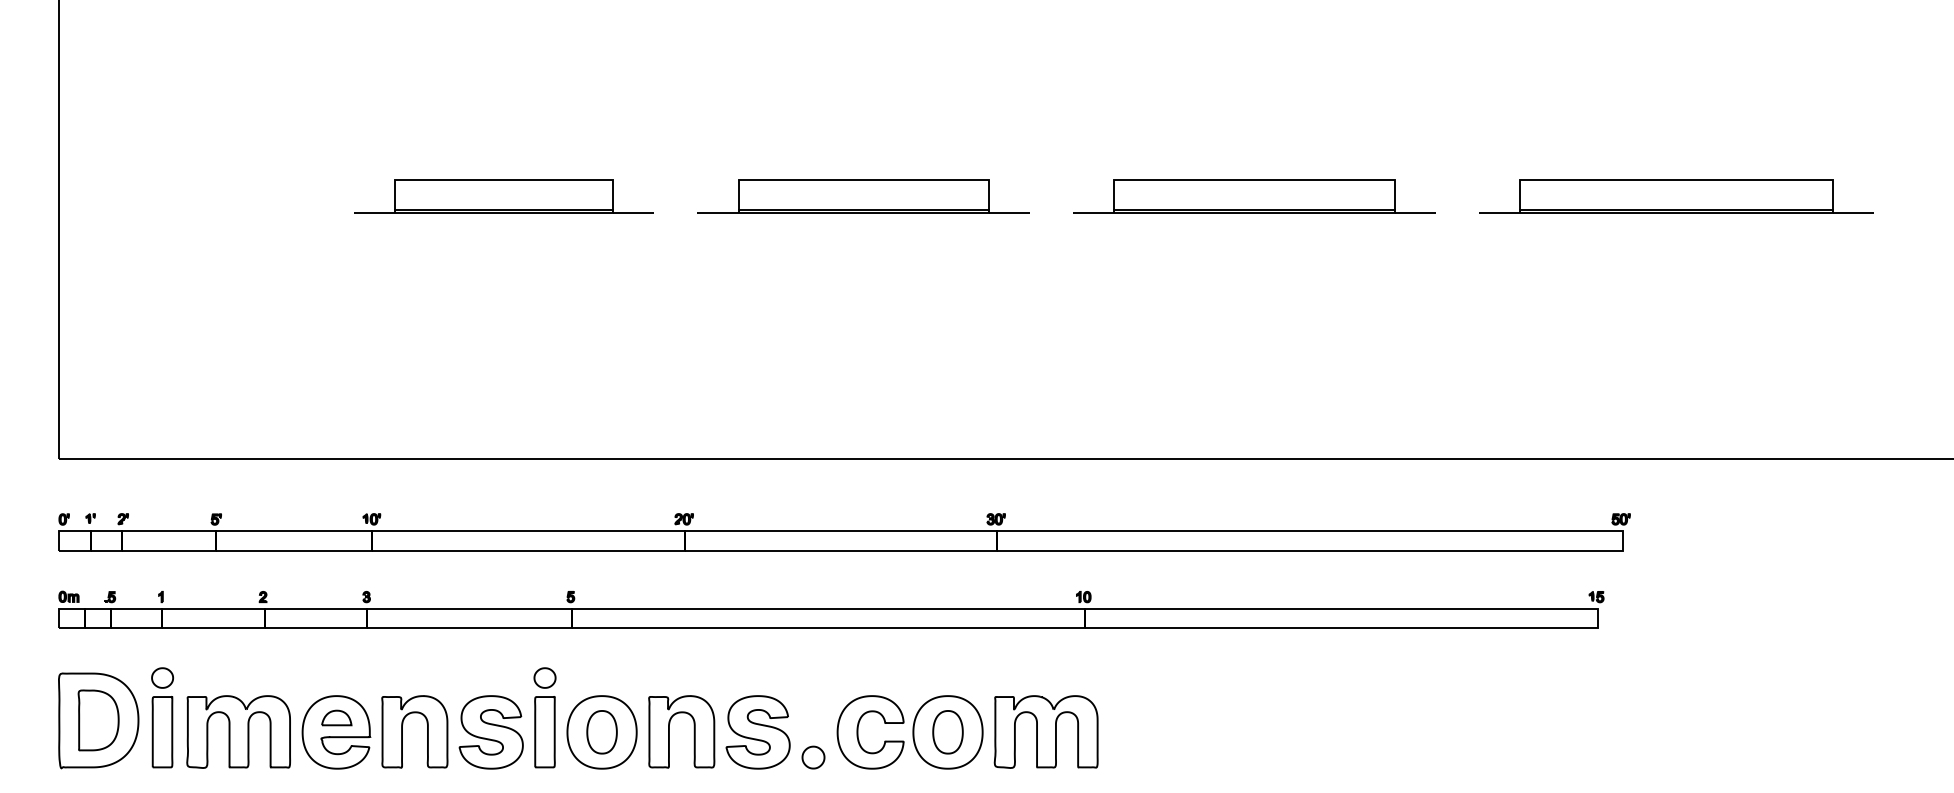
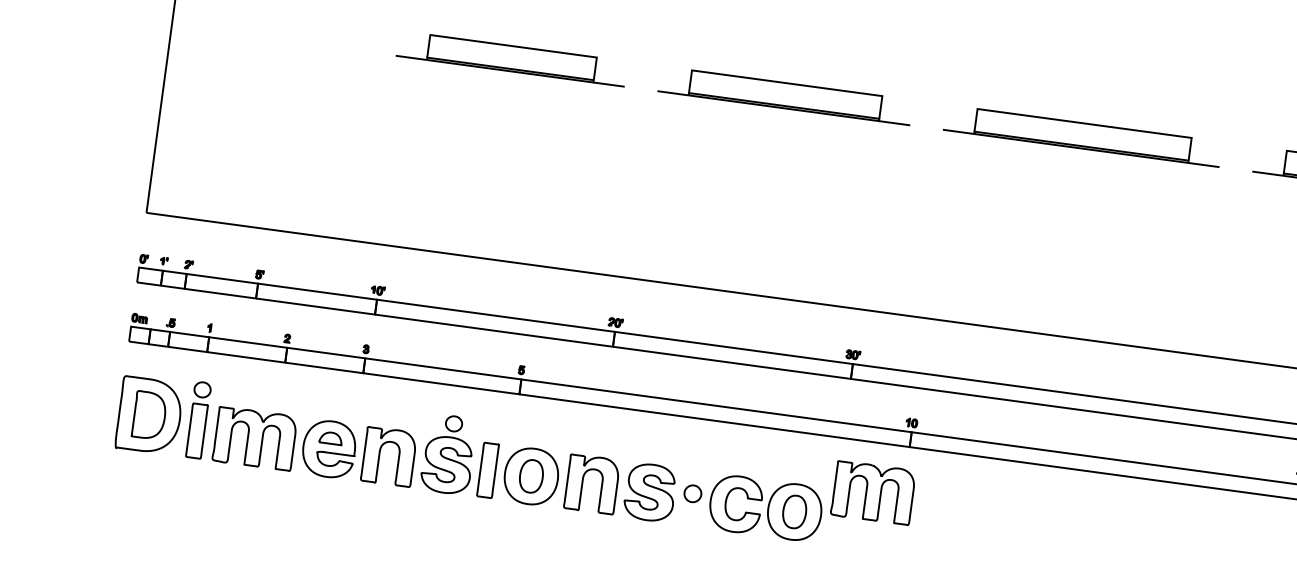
part: (544, 677) -> (453, 423), moved
part: (1045, 731) -> (872, 492), moved
part: (813, 757) -> (692, 493), moved

